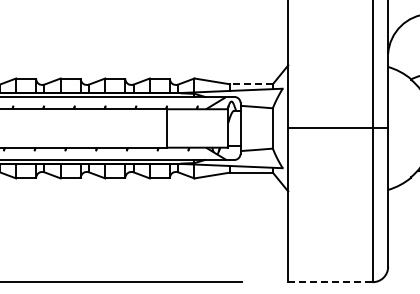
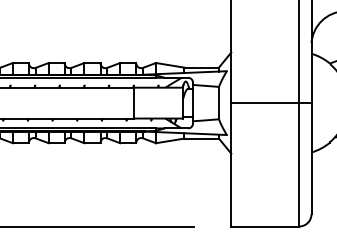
line: (251, 84) -> (201, 67), dashed -> solid
line: (331, 282) -> (266, 226), dashed -> solid

